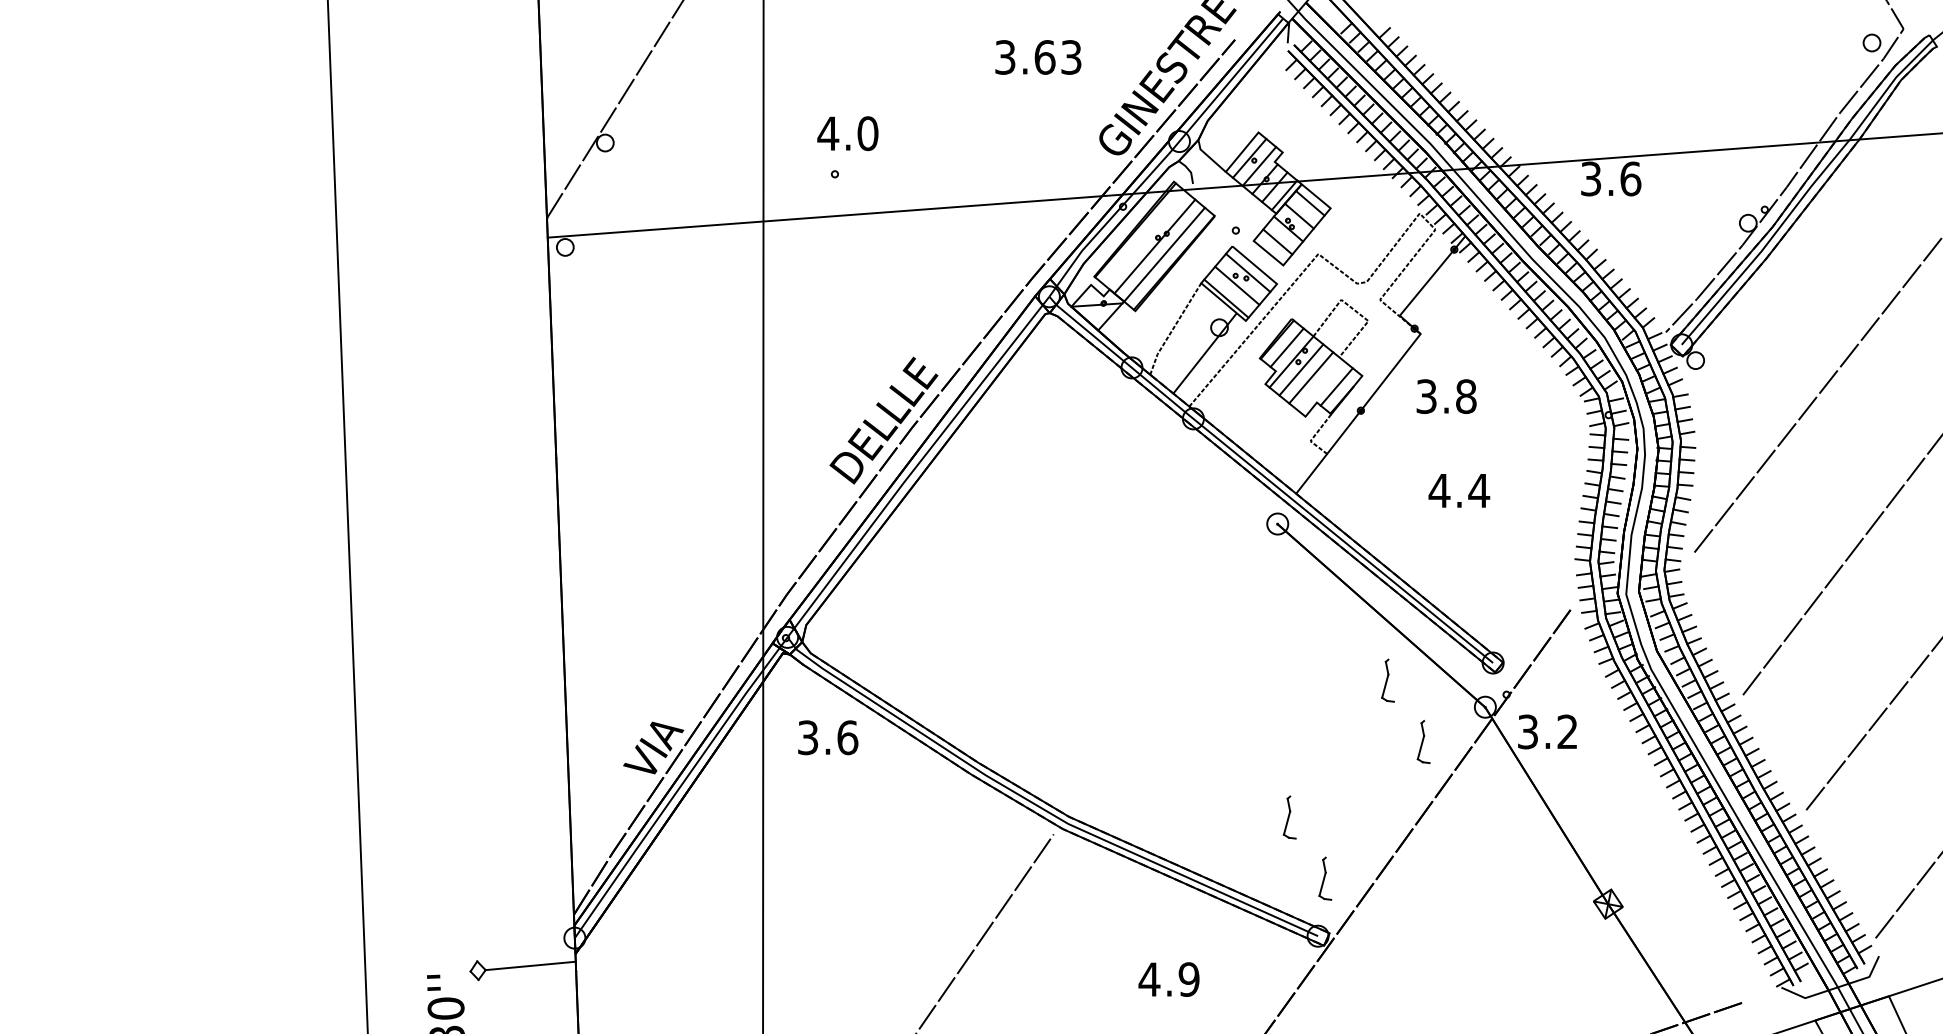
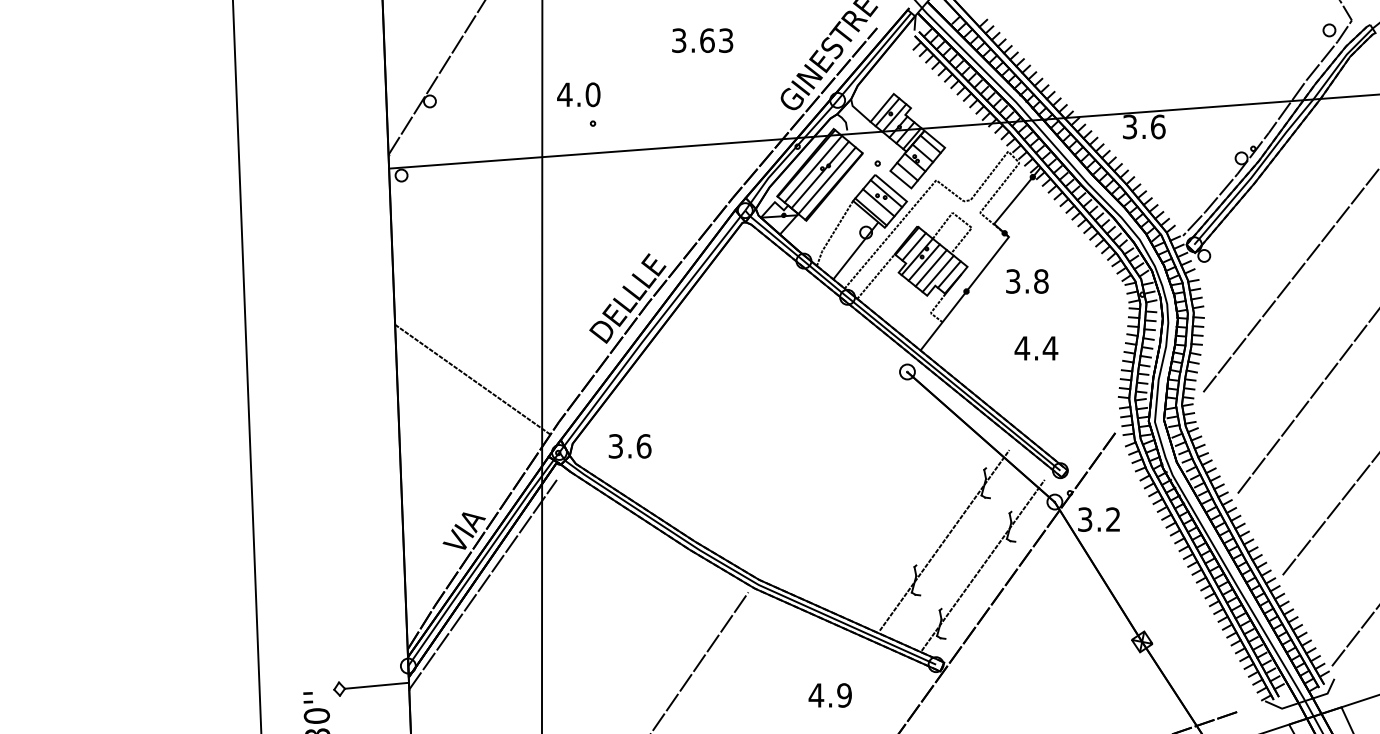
text: (1038, 57) -> (702, 40), moved
text: (847, 133) -> (578, 94), moved
line: (1144, 238) -> (812, 169), added
line: (1321, 385) -> (938, 273), added
line: (1233, 389) -> (876, 276), added
line: (665, 534) -> (472, 379), added
text: (828, 737) -> (630, 446), moved
line: (1329, 761) -> (944, 540), added
line: (1384, 796) -> (983, 565), added
line: (680, 823) -> (483, 584), added

